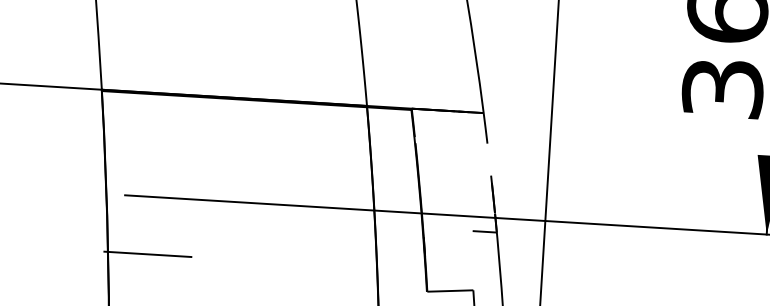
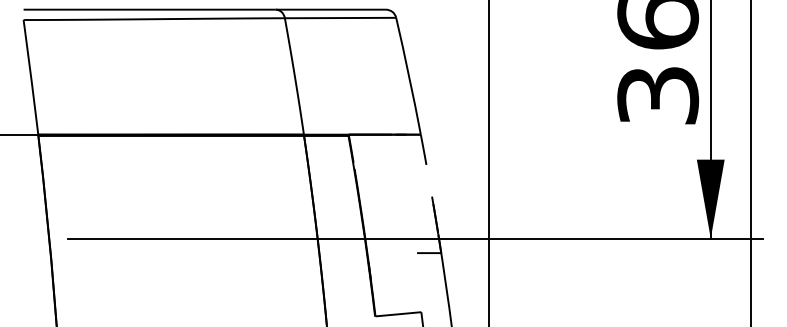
line: (147, 254) -> (93, 296), removed

